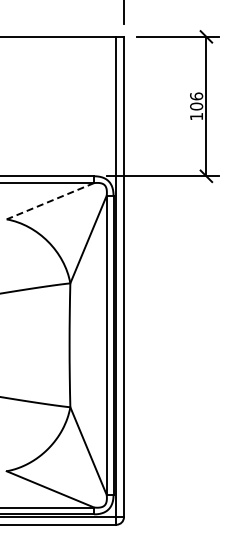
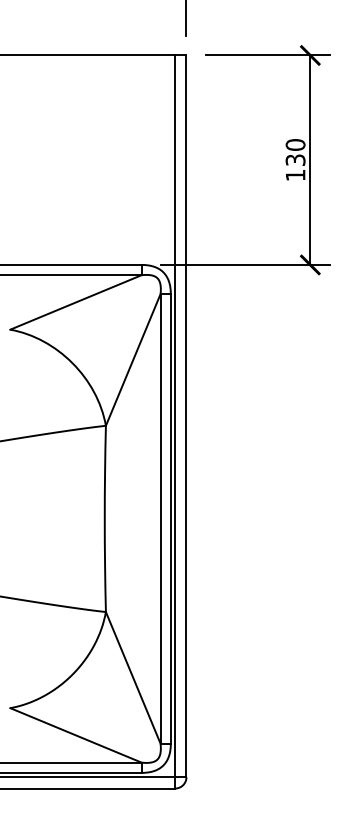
text: (196, 101) -> (295, 152), 106 -> 130
line: (49, 201) -> (74, 302), dashed -> solid

